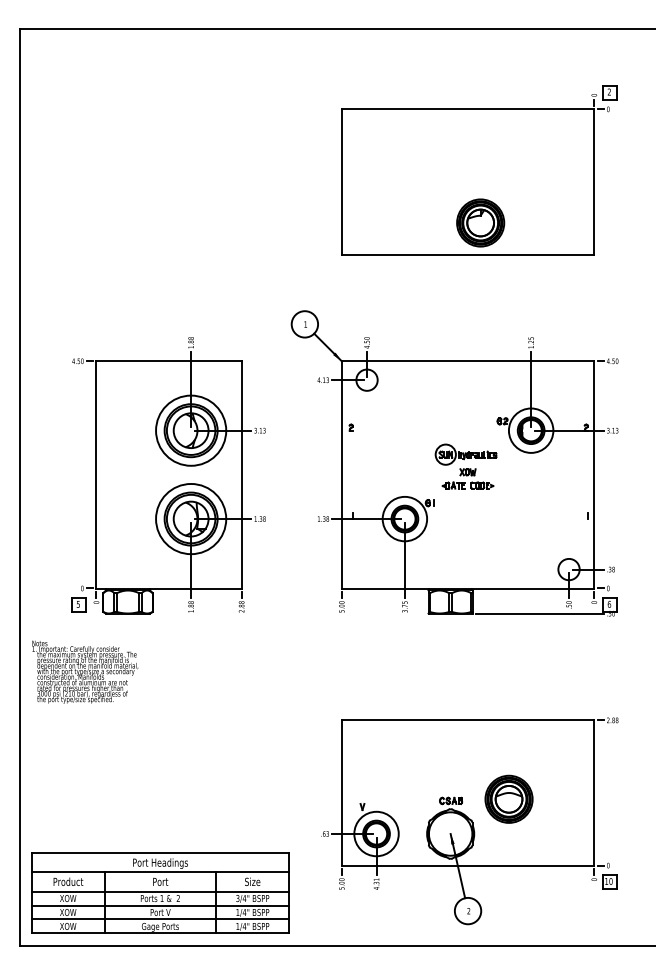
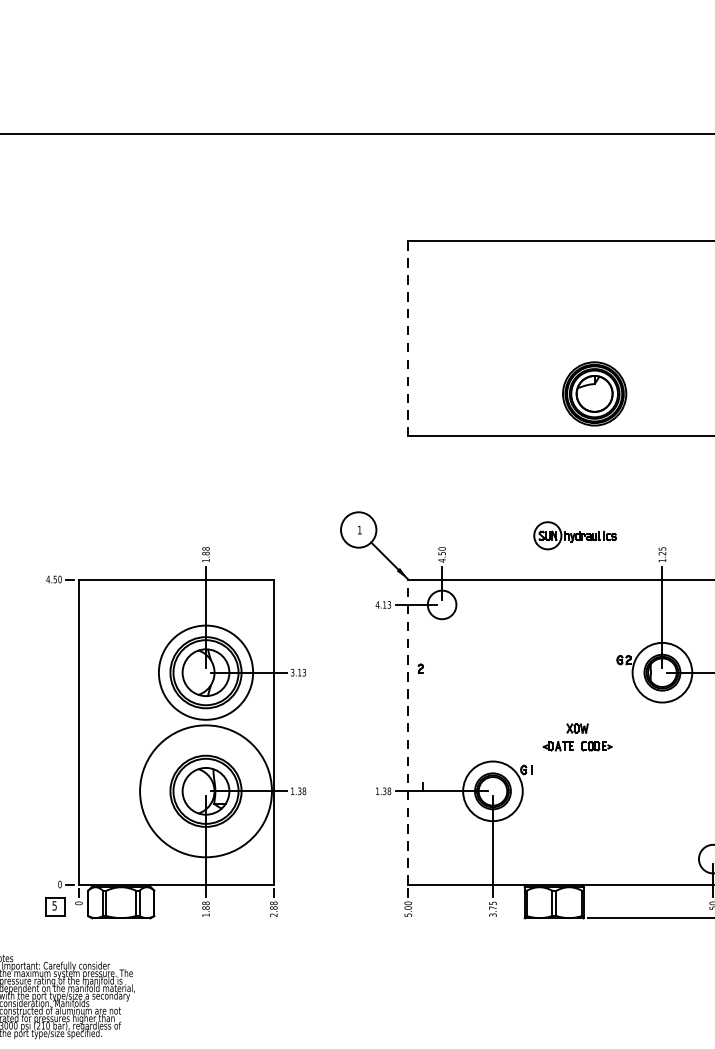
line: (341, 181) -> (407, 338), solid -> dashed
part: (465, 454) -> (574, 535), moved
line: (341, 474) -> (407, 731), solid -> dashed
circle: (191, 518) -> (206, 790), size x1.4

